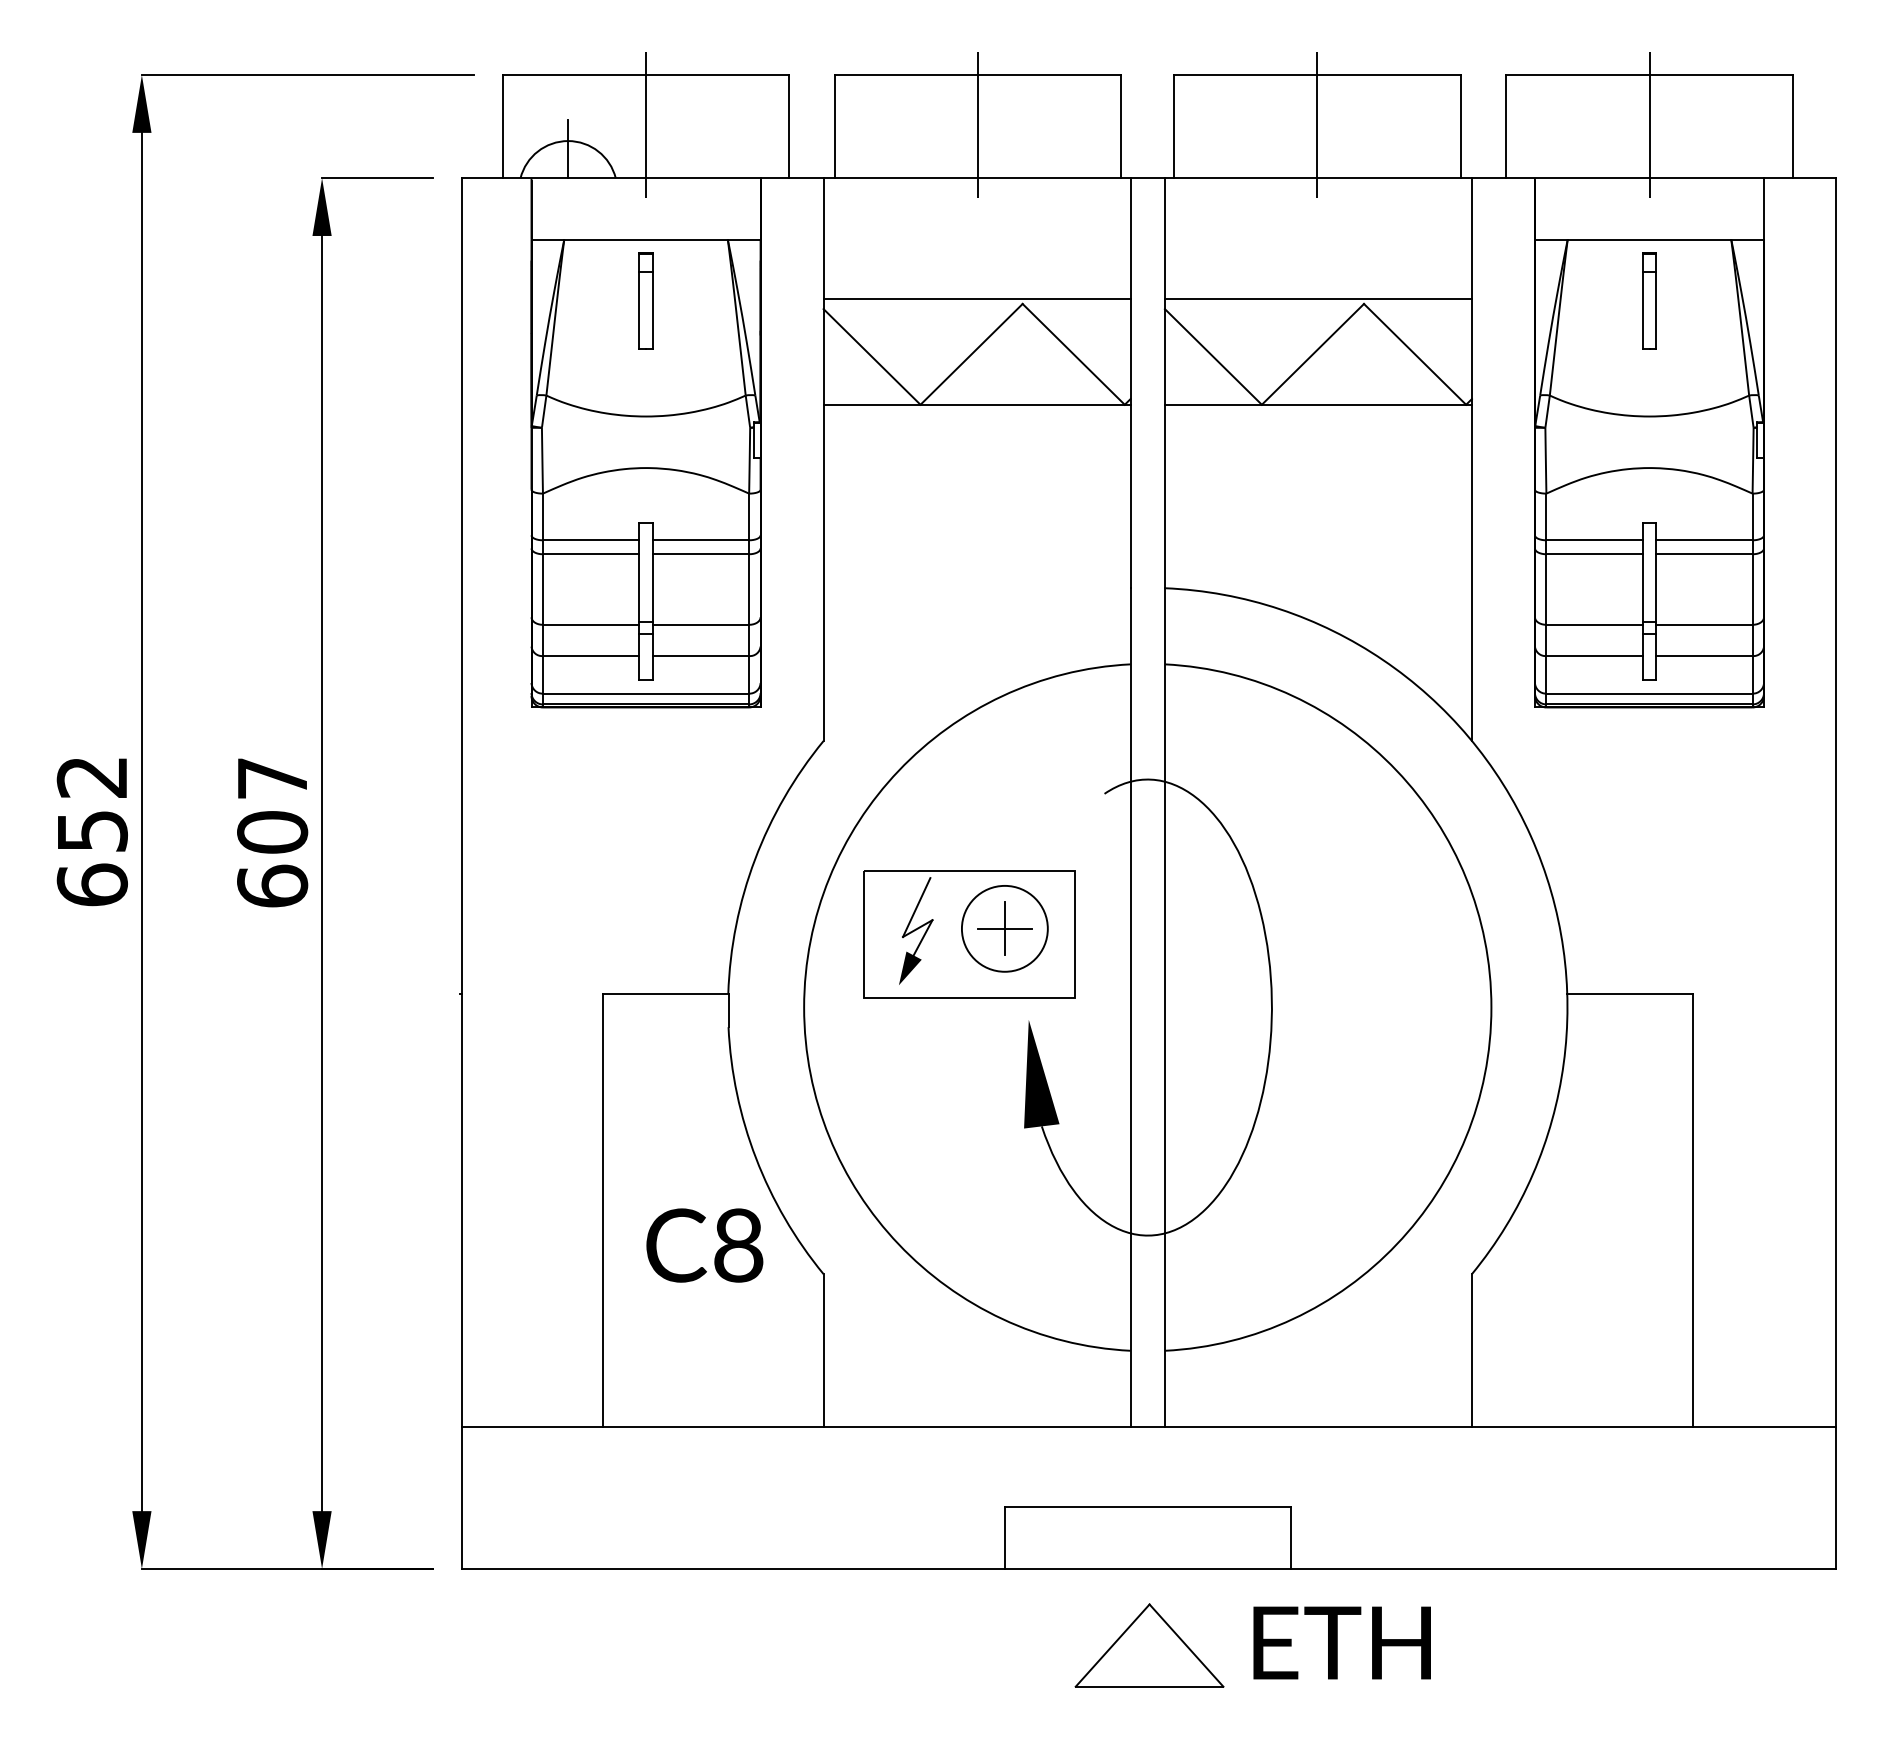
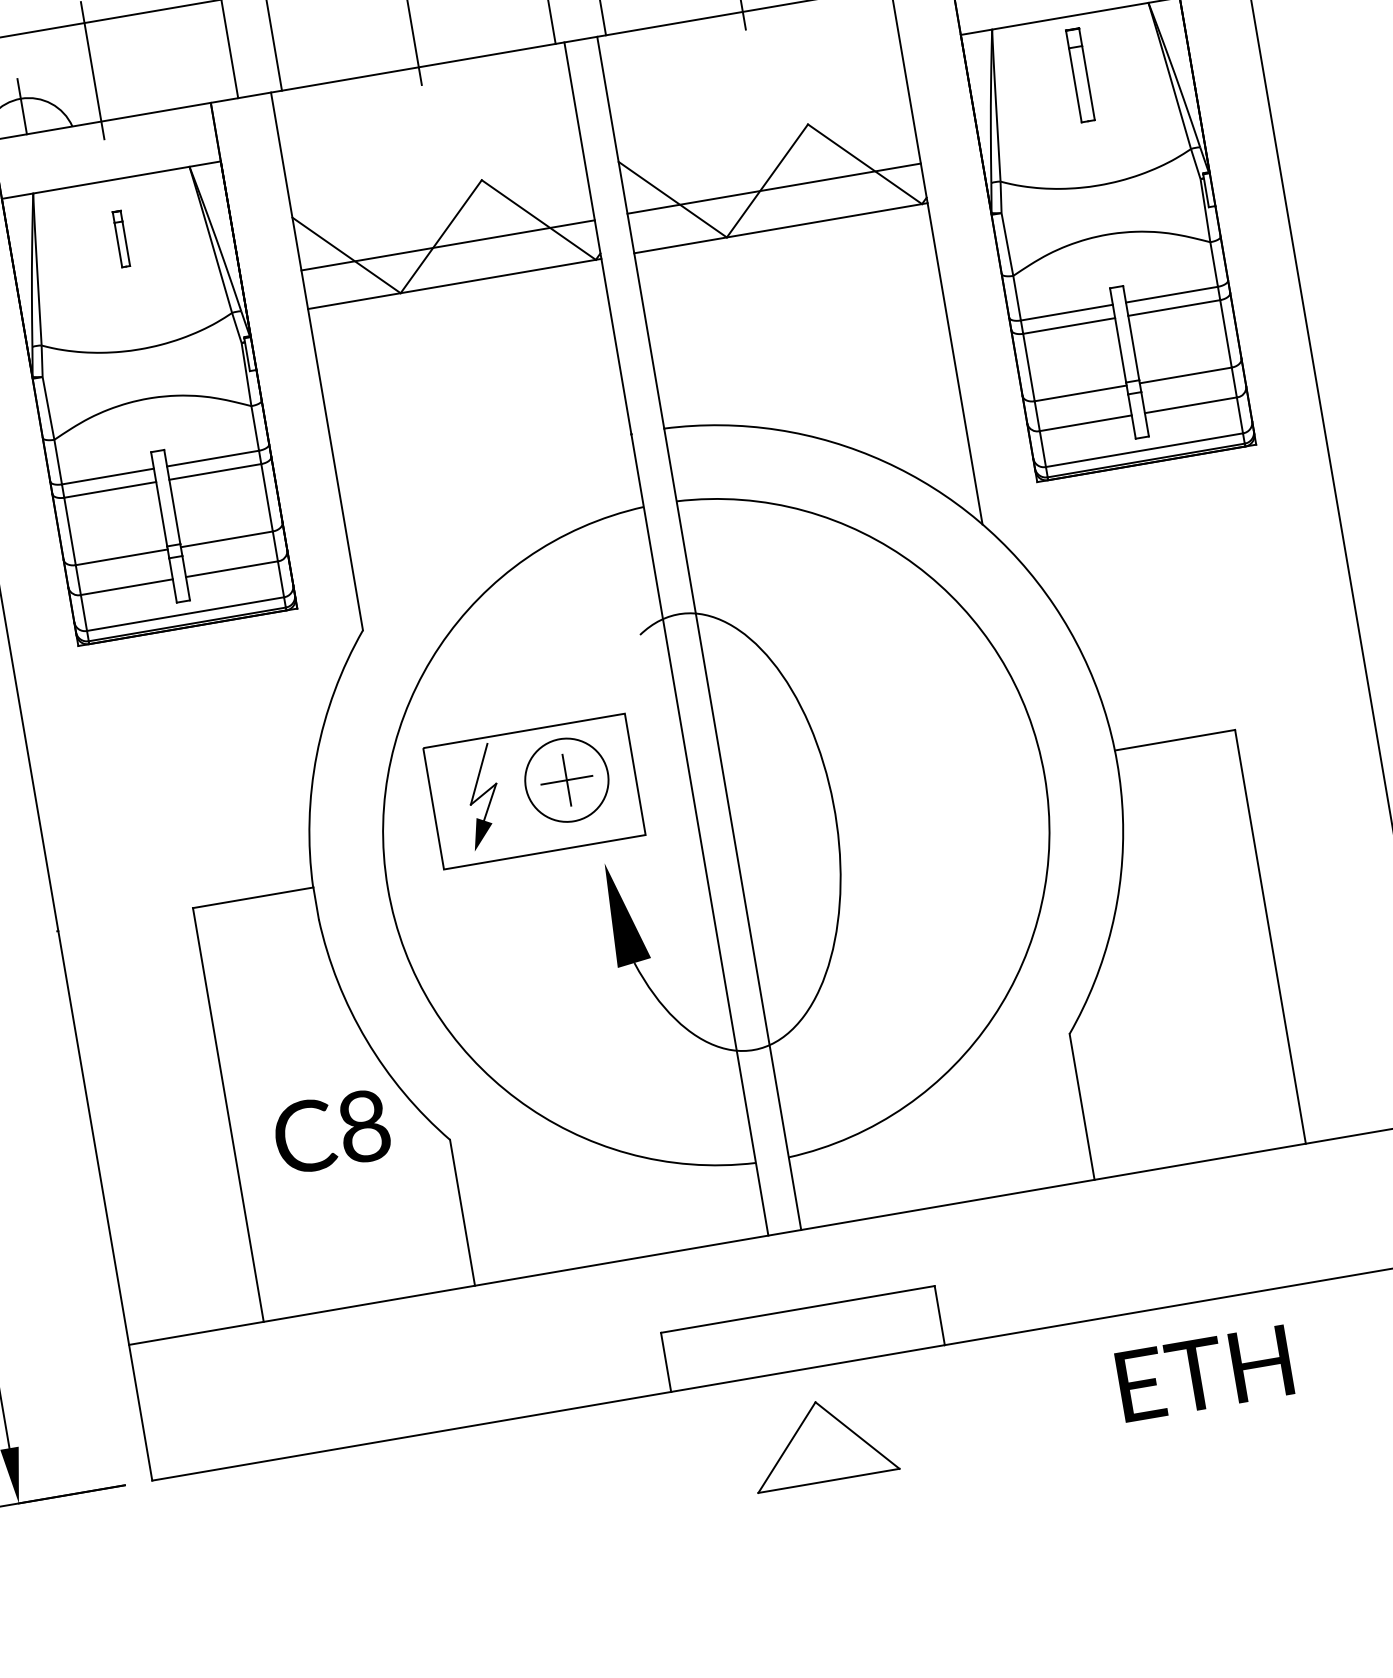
line: (976, 299) -> (447, 245), moved
line: (1317, 299) -> (773, 188), moved
part: (645, 300) -> (120, 238), size x0.6
text: (1341, 1642) -> (1203, 1373), moved

